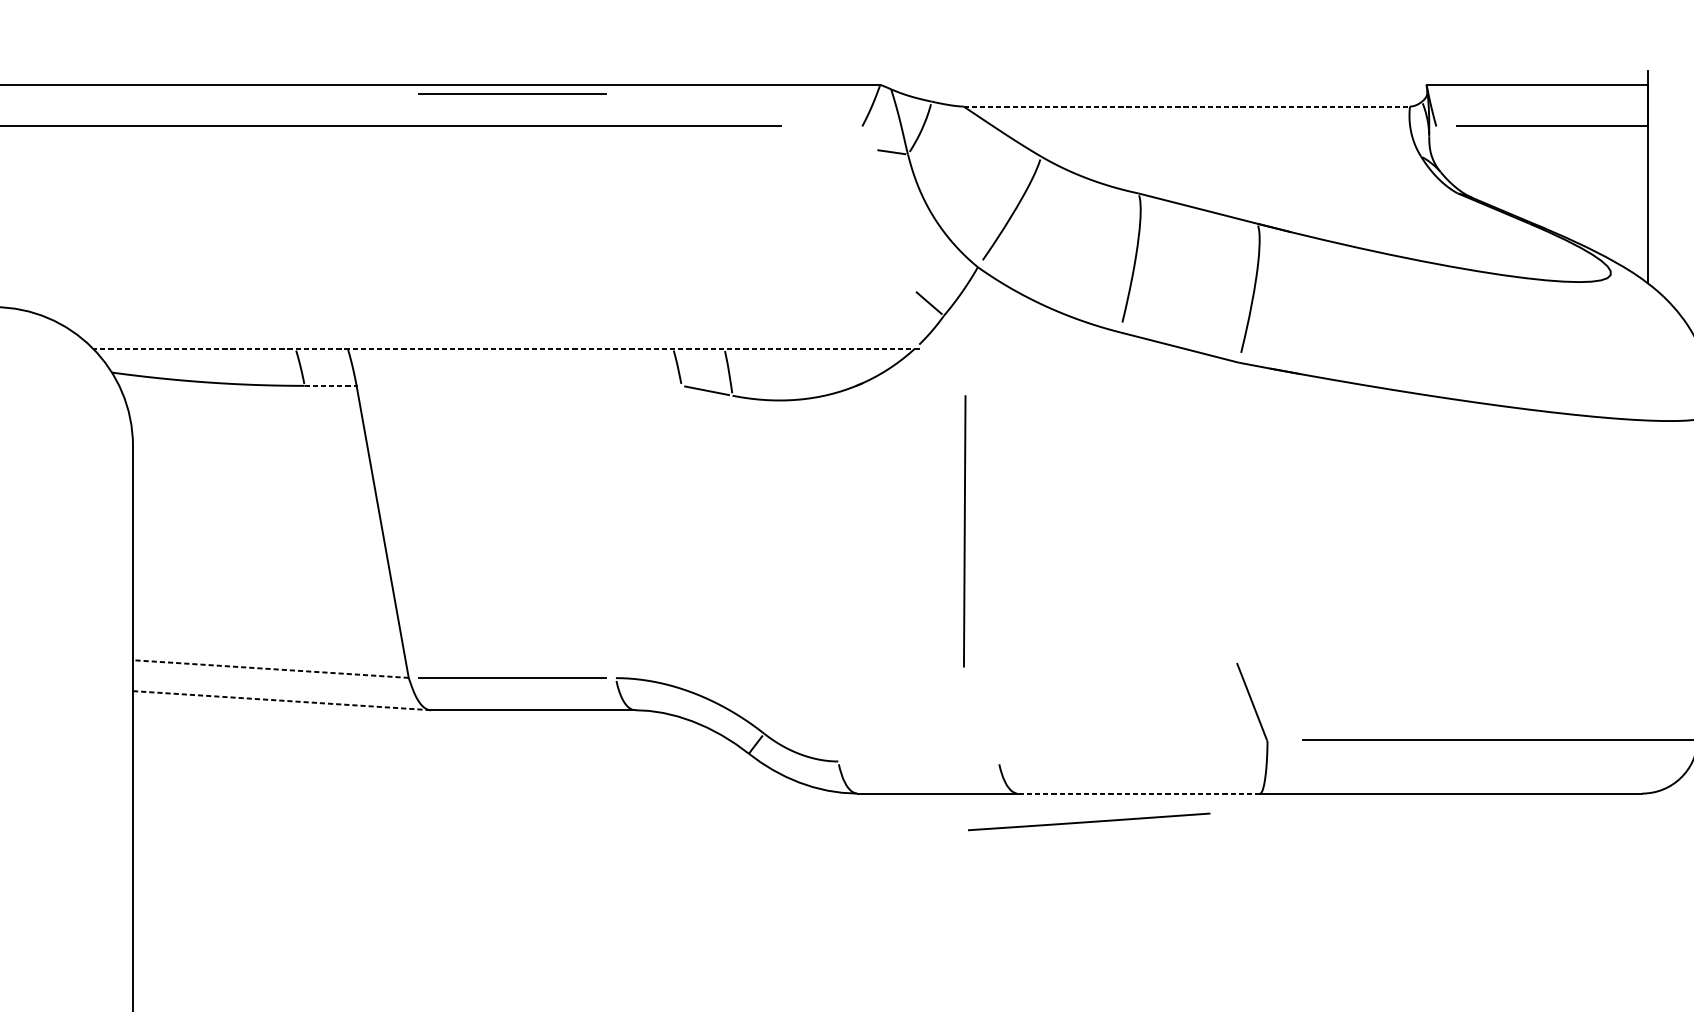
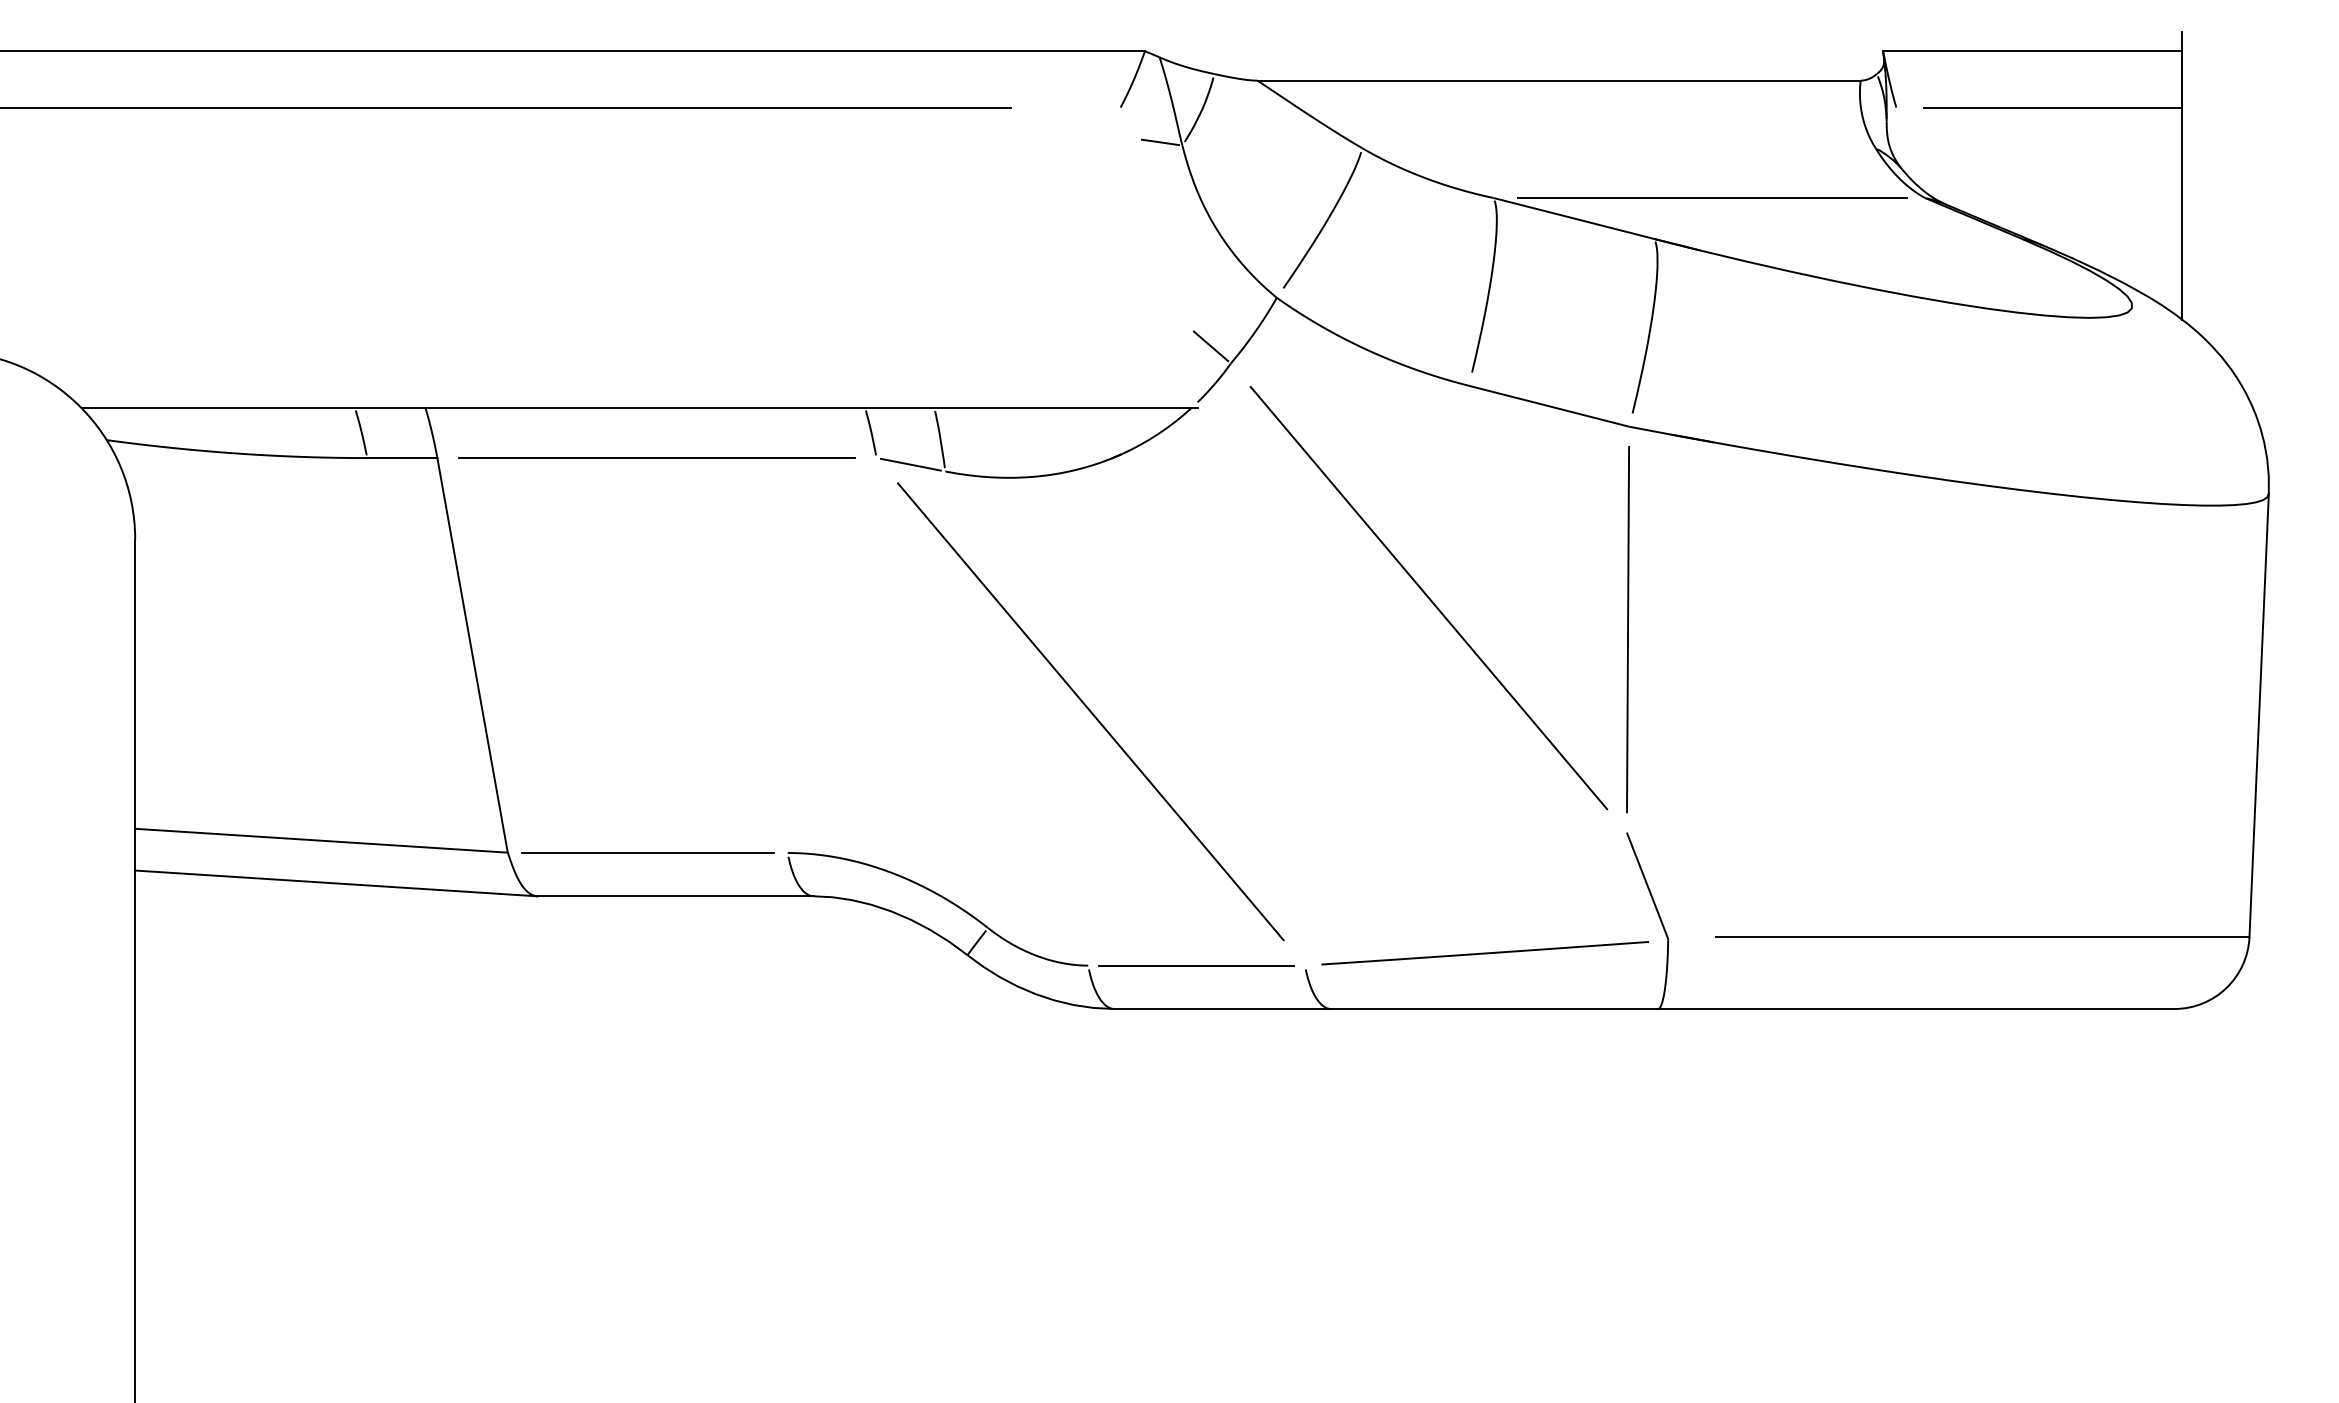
line: (512, 93) -> (647, 63), removed
line: (1187, 106) -> (1559, 80), dashed -> solid
line: (1300, 193) -> (1712, 197), added
line: (506, 349) -> (639, 408), dashed -> solid
line: (518, 385) -> (656, 457), added
line: (330, 386) -> (402, 458), dashed -> solid
line: (1090, 489) -> (1428, 597), added
line: (964, 531) -> (1627, 629), moved
line: (840, 573) -> (1090, 711), added
line: (270, 668) -> (321, 840), dashed -> solid
line: (281, 700) -> (336, 883), dashed -> solid
line: (918, 761) -> (1196, 965), added
line: (1139, 793) -> (1494, 1009), dashed -> solid
line: (1088, 822) -> (1484, 953), moved

